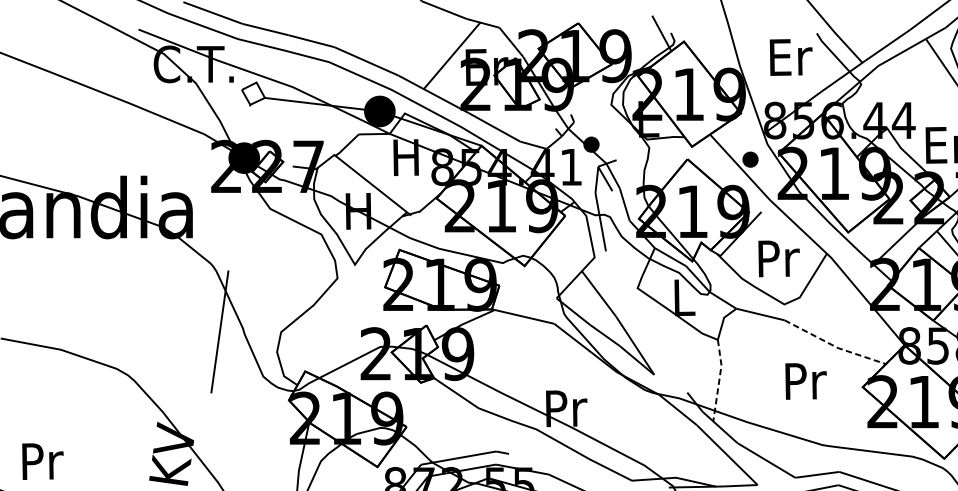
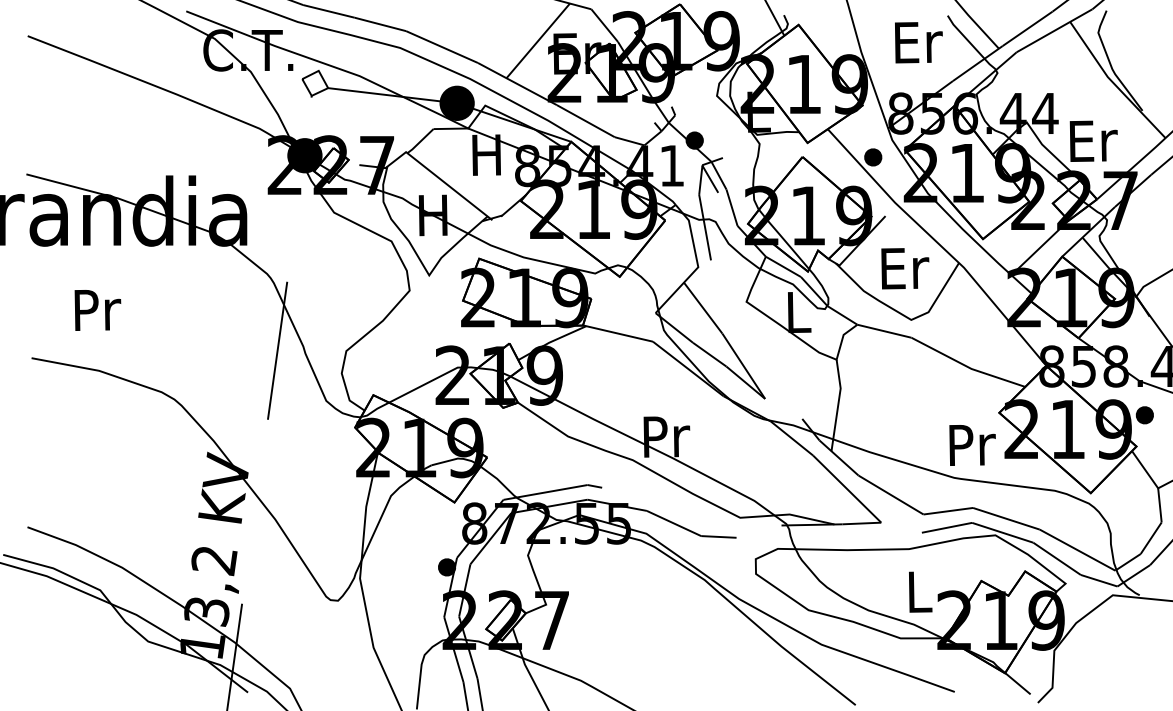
text: (779, 258) -> (905, 268), Pr -> Er
line: (834, 345) -> (967, 366), dashed -> solid
line: (719, 380) -> (838, 405), dashed -> solid
text: (805, 381) -> (972, 445), moved
text: (42, 461) -> (97, 310), moved

